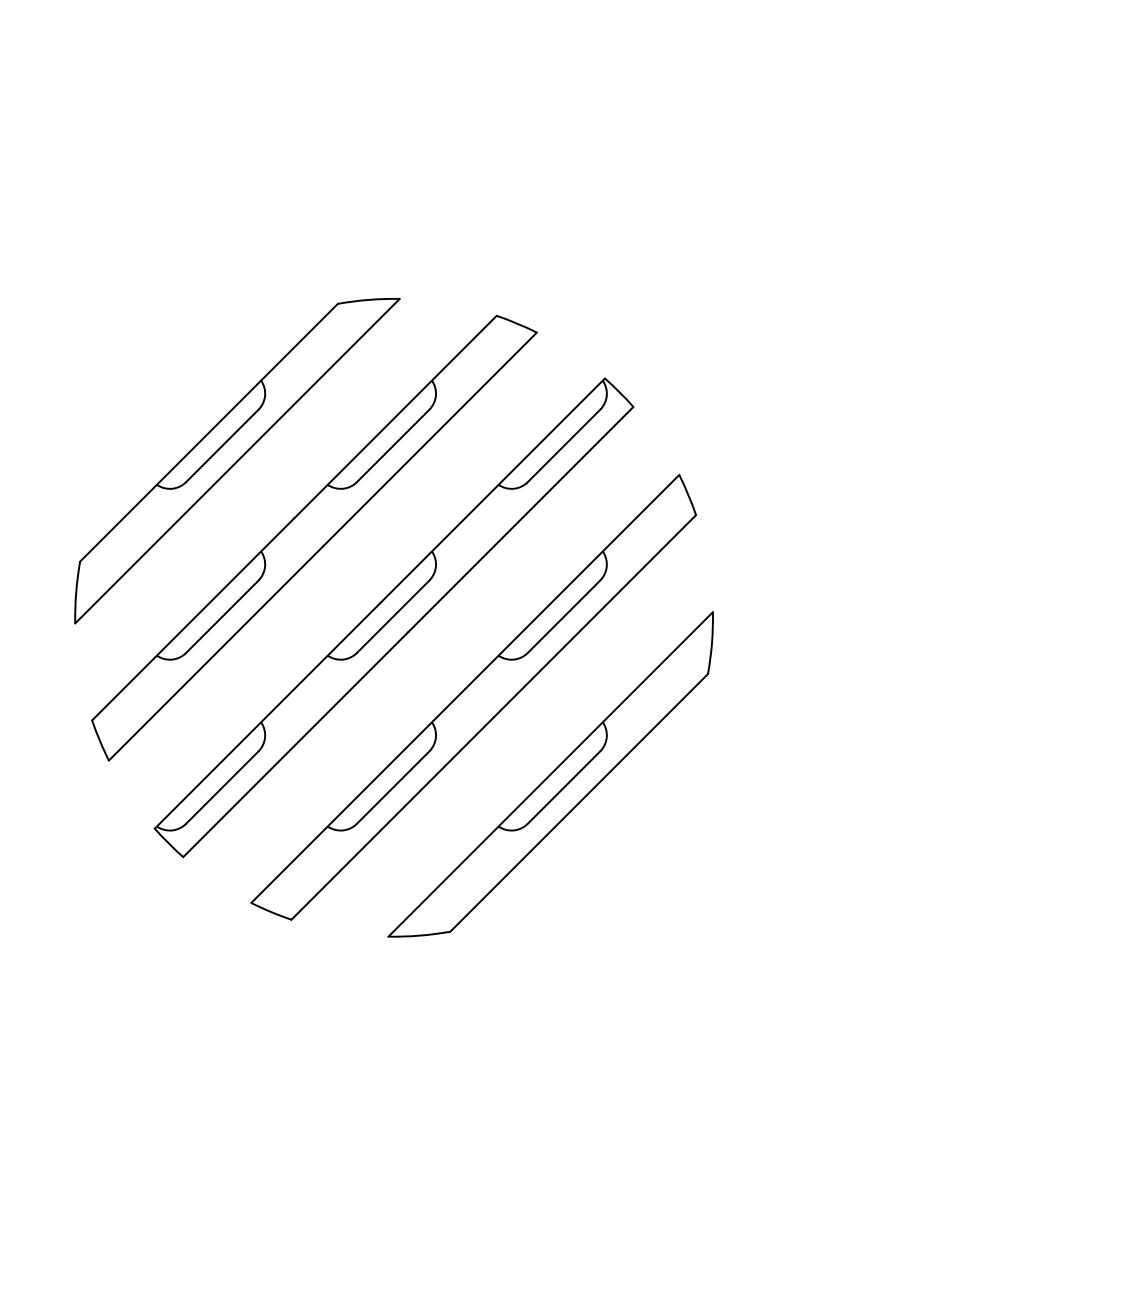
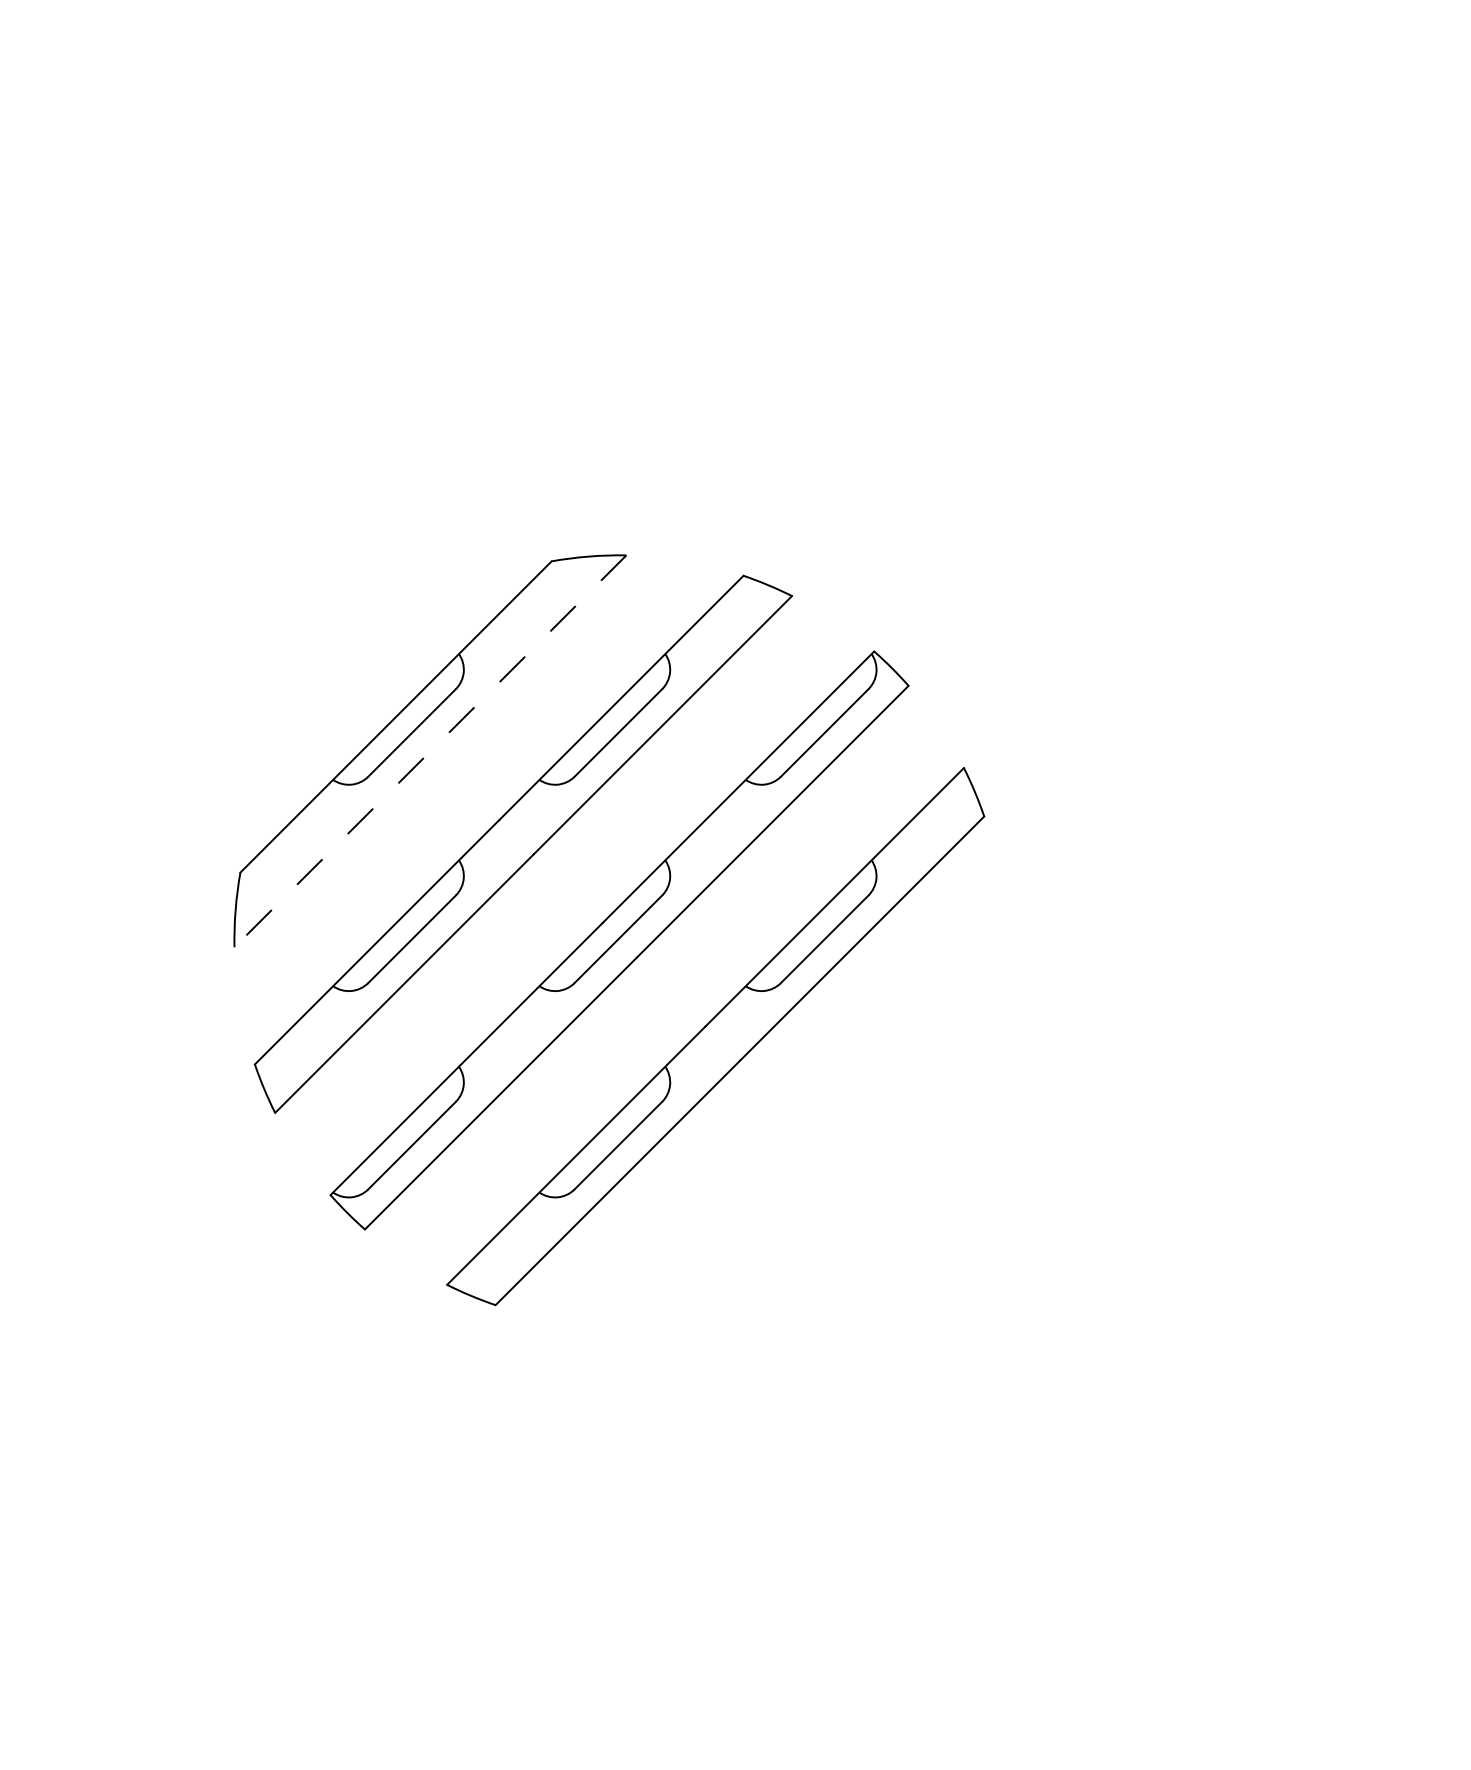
line: (237, 461) -> (430, 751), solid -> dashed
part: (550, 774) -> (808, 1129), removed

